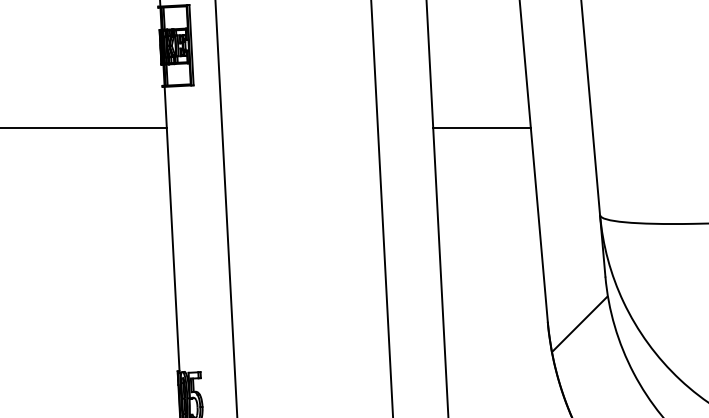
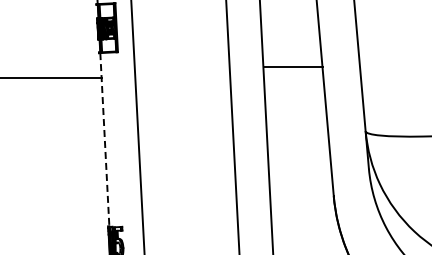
line: (481, 128) -> (293, 67), moved
line: (171, 230) -> (104, 140), solid -> dashed
hatch: (580, 323) -> (353, 197), removed

